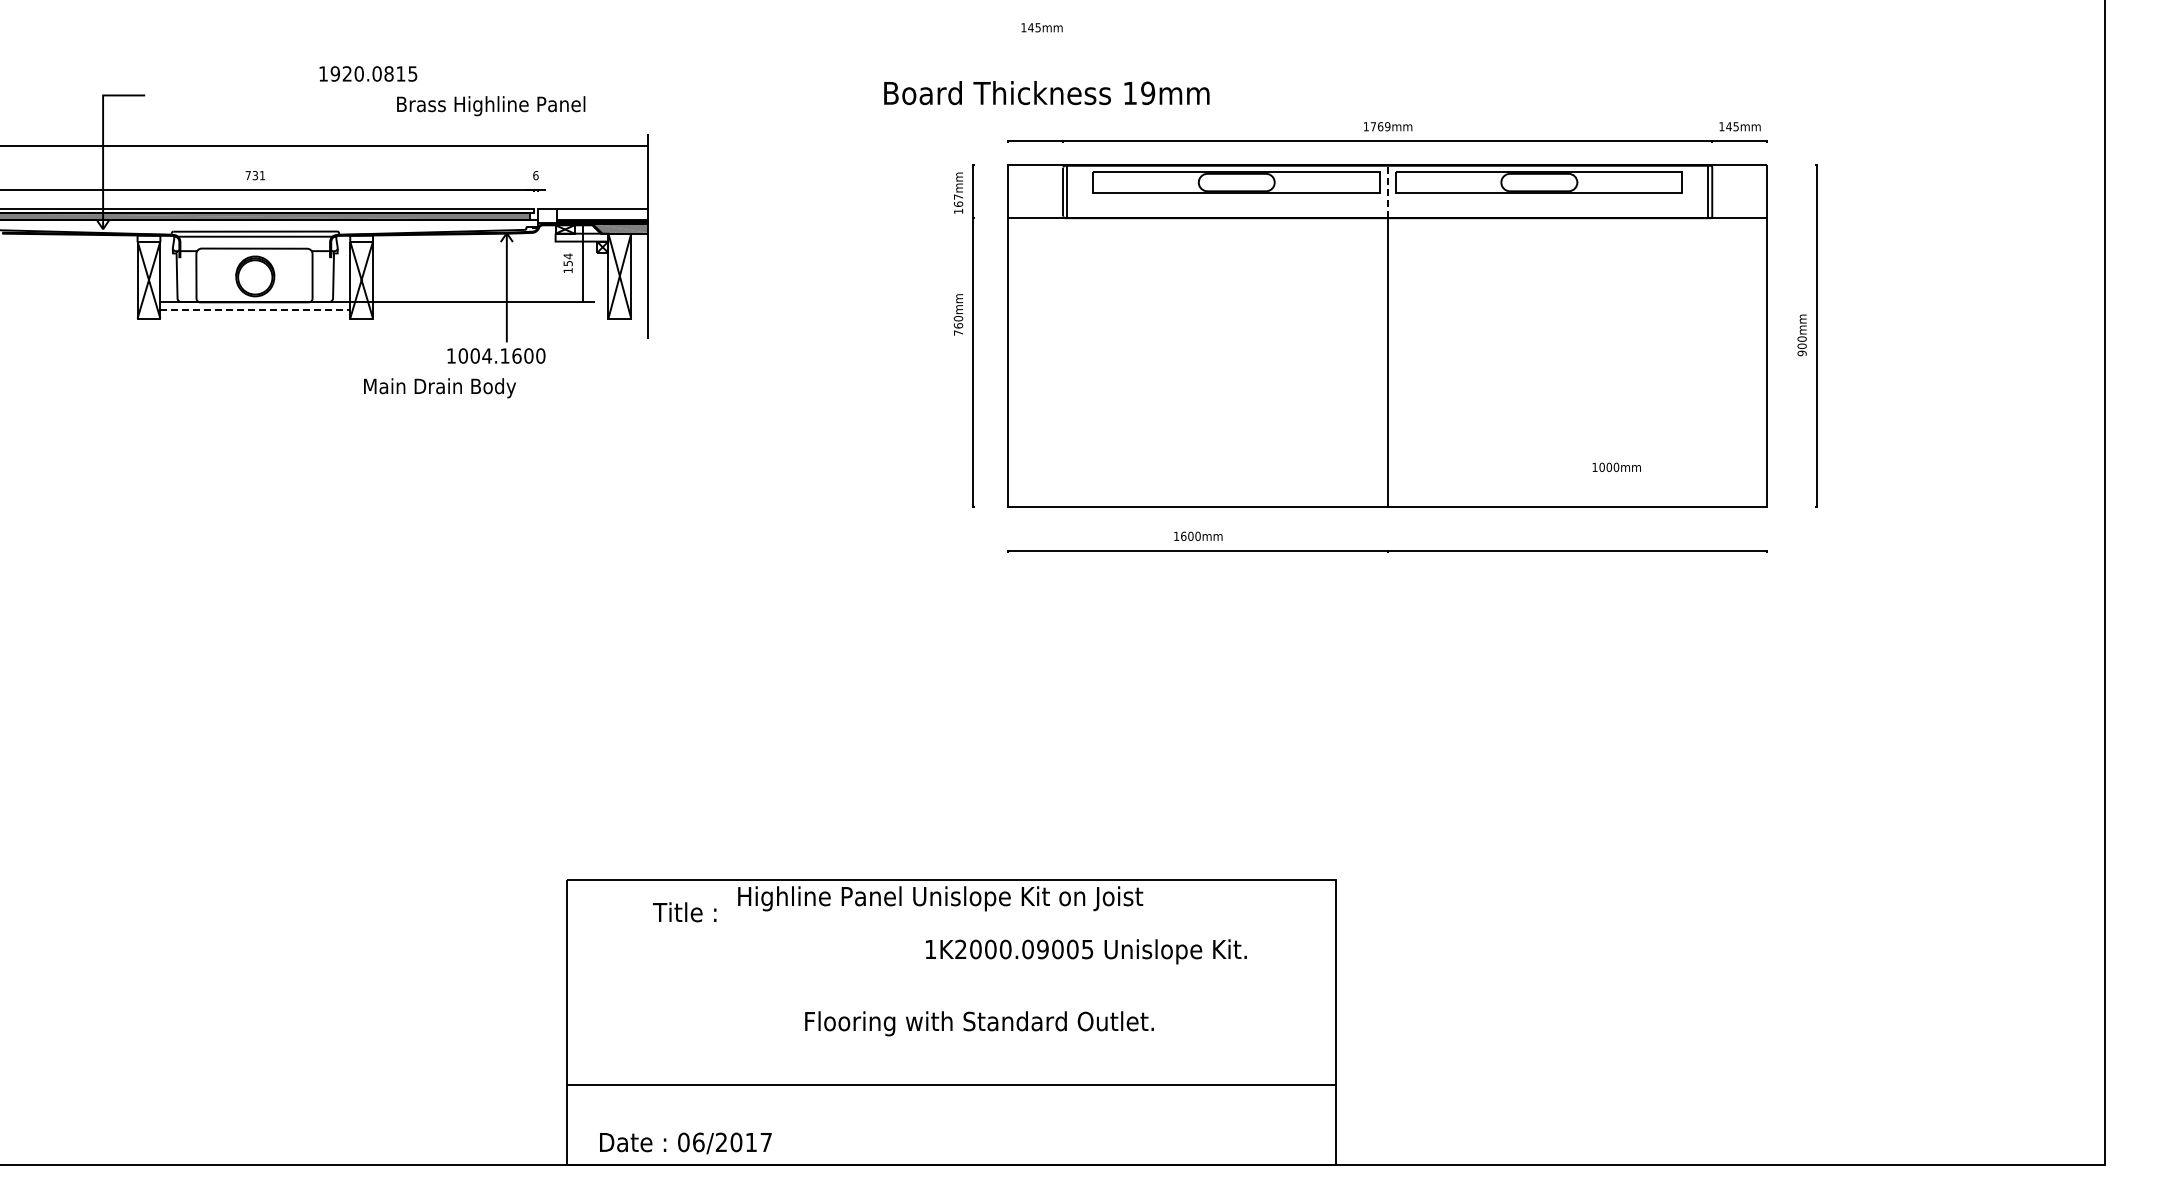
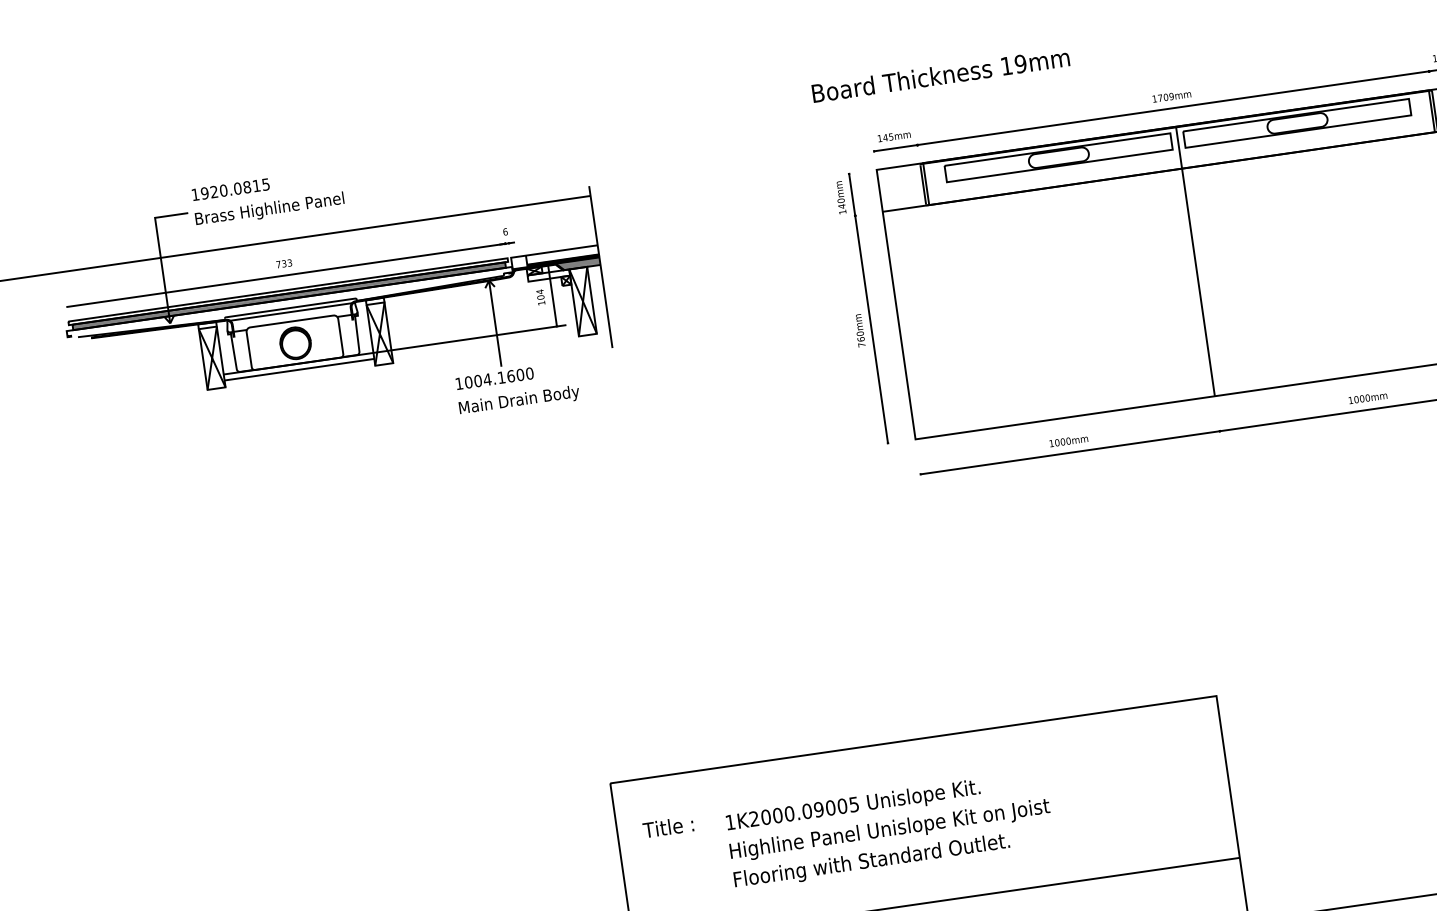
text: (1041, 27) -> (893, 136), moved
text: (368, 73) -> (230, 189), moved
text: (1046, 93) -> (940, 75), moved
text: (491, 106) -> (270, 210), moved
text: (1380, 126) -> (1165, 97), 1769mm -> 1709mm
text: (262, 175) -> (289, 262), 731 -> 733
line: (1387, 191) -> (1178, 147), dashed -> solid
text: (958, 200) -> (841, 203), 167mm -> 140mm
text: (567, 263) -> (540, 297), 154 -> 104
line: (255, 309) -> (299, 369), dashed -> solid
text: (958, 314) -> (859, 330), moved
text: (439, 388) -> (519, 401), moved
text: (1616, 466) -> (1367, 397), moved
text: (1183, 535) -> (1057, 442), 1600mm -> 1000mm
text: (940, 898) -> (889, 830), moved
text: (684, 912) -> (668, 827), moved
text: (1086, 951) -> (853, 806), moved
text: (979, 1023) -> (871, 861), moved

